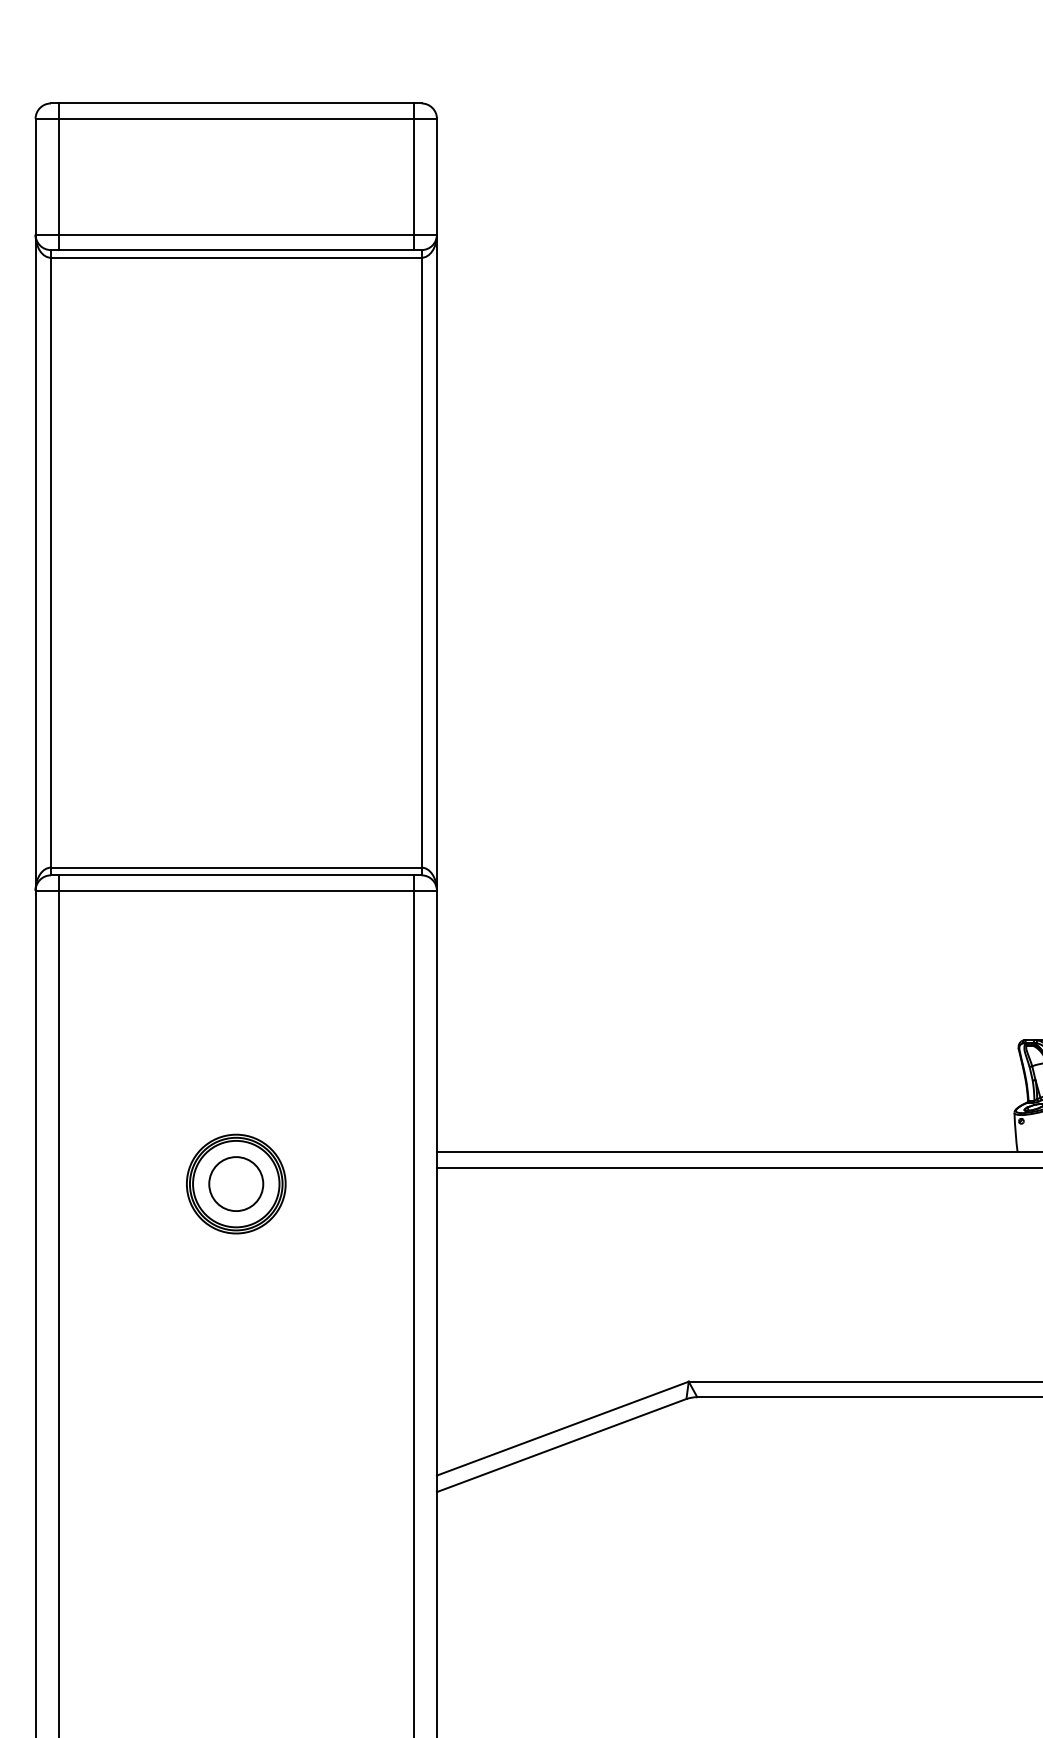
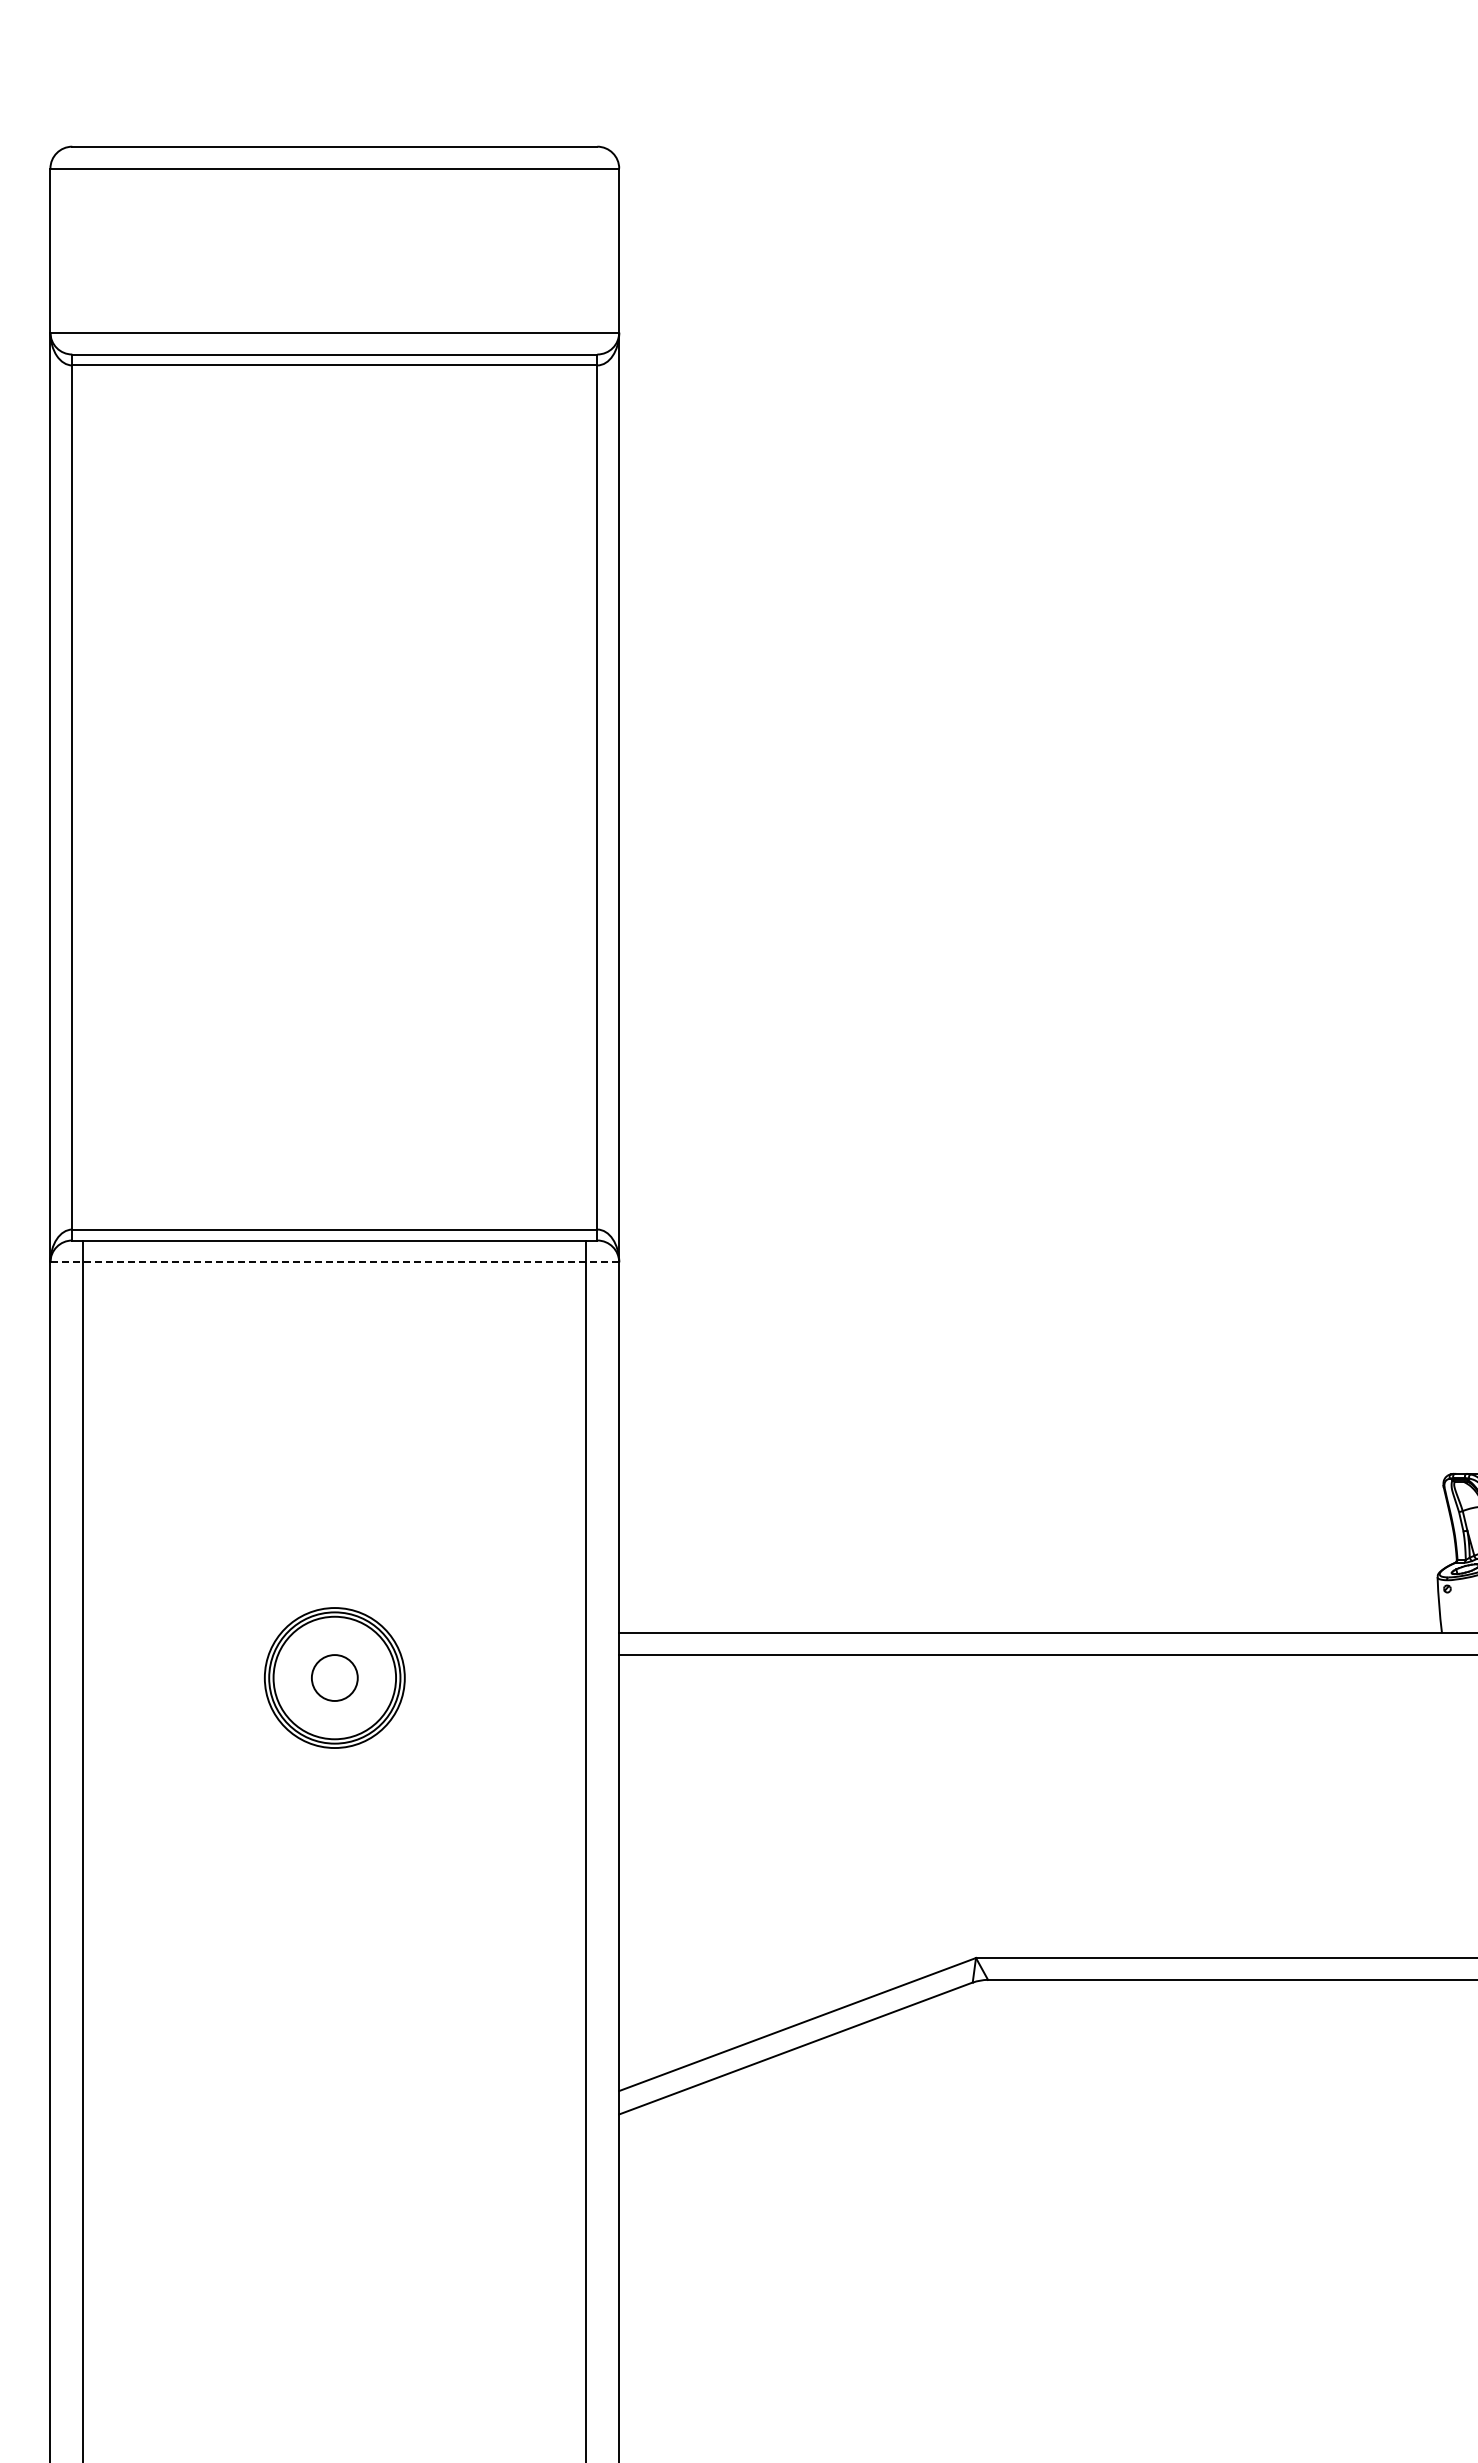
line: (58, 176) -> (83, 250), removed
line: (413, 176) -> (586, 250), removed
line: (236, 890) -> (334, 1262), solid -> dashed
circle: (236, 1183) -> (334, 1677), size x0.6

